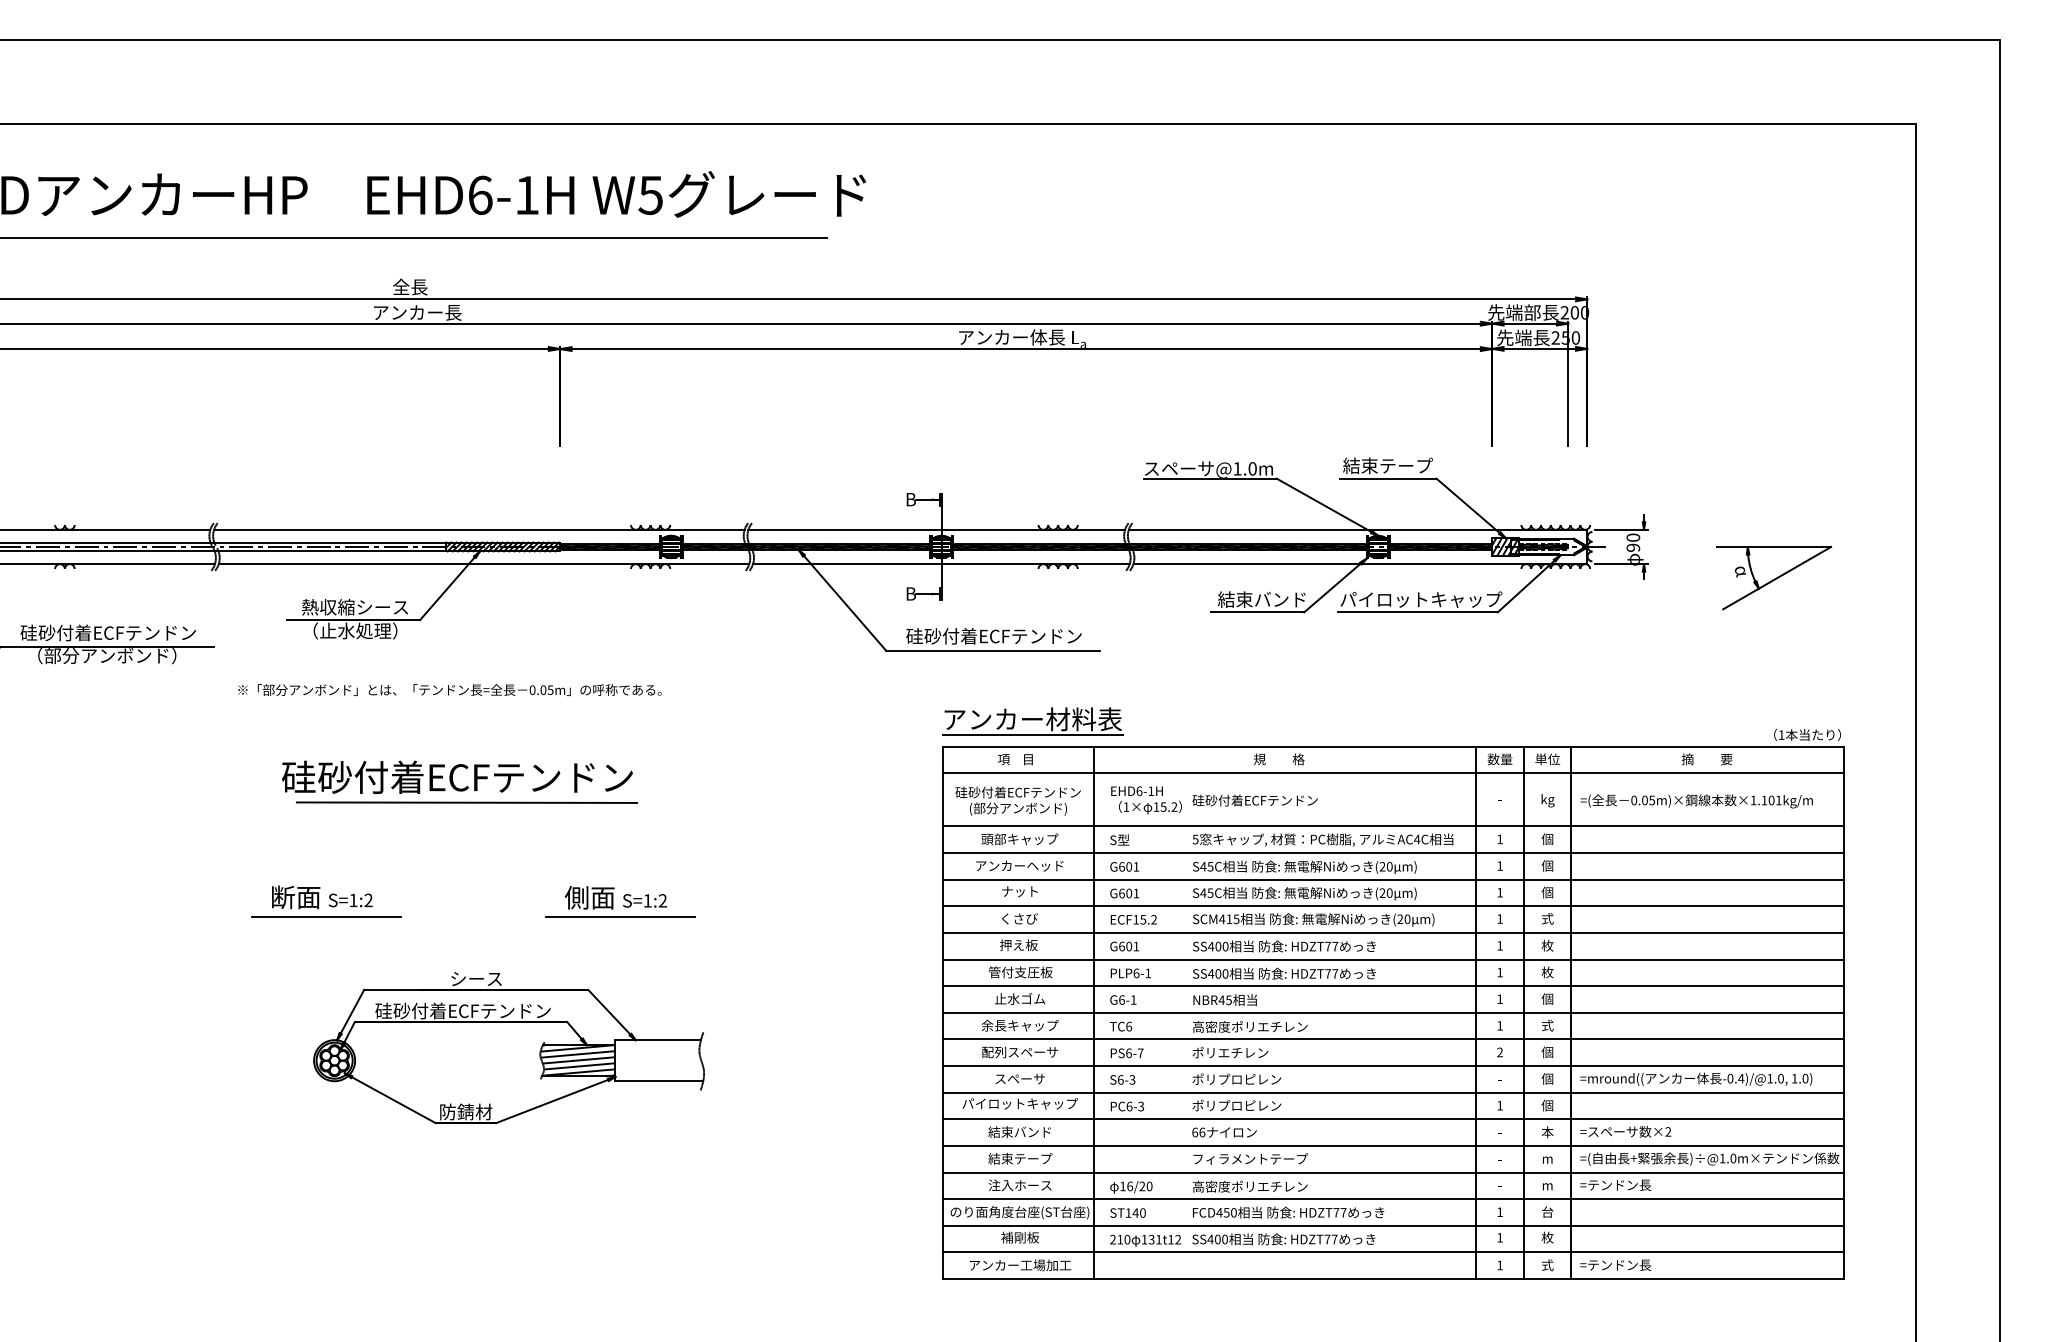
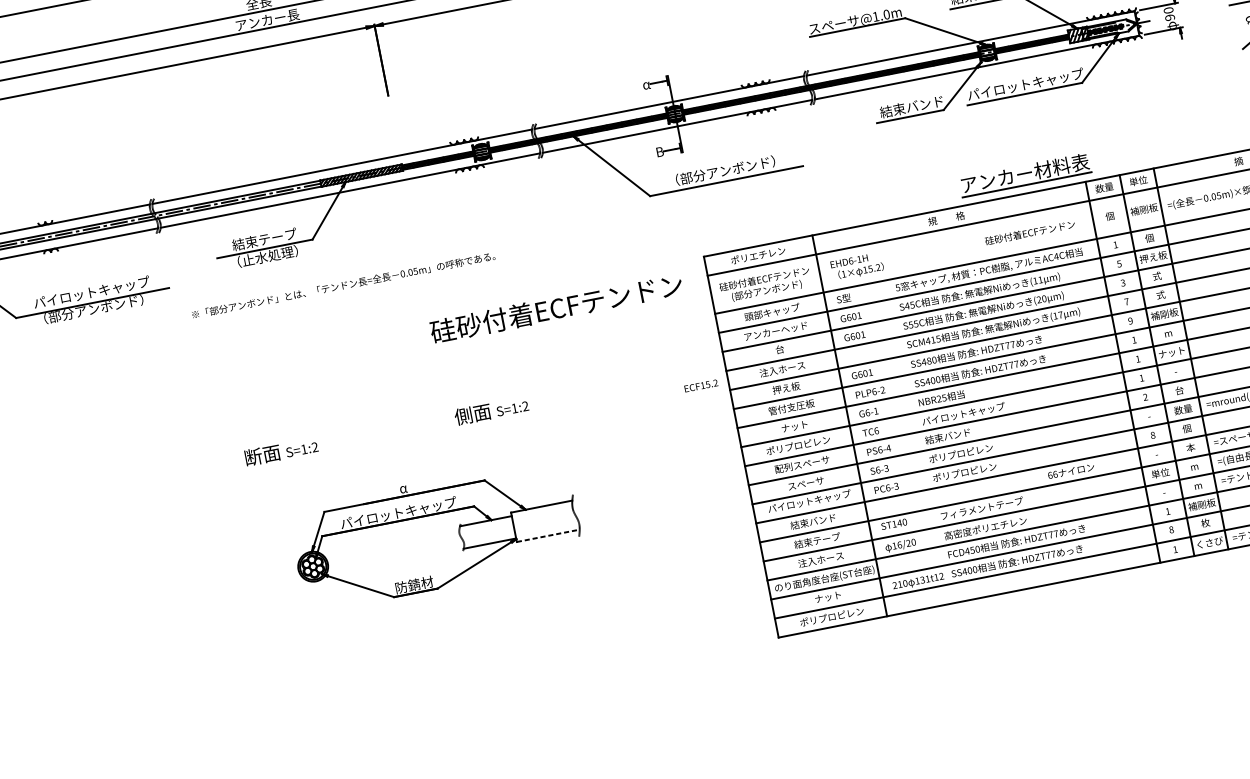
text: (910, 499) -> (646, 84), B -> α
text: (354, 606) -> (263, 239), 熱収縮シース -> 結束テープ
text: (107, 632) -> (90, 292), 硅砂付着ECFテンドン -> パイロットキャップ
text: (993, 635) -> (724, 170), 硅砂付着ECFテンドン -> （部分アンボンド）
part: (1032, 721) -> (1025, 175), moved
text: (1015, 759) -> (757, 255), 項    目 -> ポリエチレン
text: (457, 776) -> (556, 307), moved
text: (1499, 799) -> (1109, 216), - -> 個
text: (1254, 800) -> (1029, 232), moved
text: (1547, 800) -> (1144, 210), kg -> 補剛板
line: (466, 802) -> (371, 363), removed
text: (1499, 865) -> (1118, 263), 1 -> 5
text: (1547, 865) -> (1153, 256), 個 -> 押え板
text: (1385, 866) -> (1037, 280), (20 -> (11
text: (1019, 891) -> (779, 349), ナット -> 台
text: (1203, 892) -> (911, 324), S45C -> S55C
text: (1499, 892) -> (1122, 282), 1 -> 3
text: (1547, 892) -> (1157, 276), 個 -> 式
line: (326, 917) -> (287, 465), removed
line: (620, 917) -> (497, 424), removed
text: (1018, 918) -> (782, 369), くさび -> 注入ホース
text: (1499, 918) -> (1126, 301), 1 -> 7
text: (1133, 919) -> (700, 385), moved
text: (1403, 919) -> (1057, 315), (20 -> (17
text: (1499, 945) -> (1130, 320), 1 -> 9
text: (1547, 945) -> (1164, 314), 枚 -> 補剛板
text: (1218, 946) -> (929, 361), SS400 -> SS480
text: (1547, 972) -> (1168, 333), 枚 -> m
text: (1148, 973) -> (883, 390), PLP6-1 -> PLP6-2
text: (476, 979) -> (403, 488), シース -> α
text: (1020, 998) -> (795, 425), 止水ゴム -> ナット
text: (1546, 998) -> (1171, 352), 個 -> ナット
text: (1221, 999) -> (938, 398), NBR45 -> NBR25
text: (462, 1010) -> (397, 512), 硅砂付着ECFテンドン -> パイロットキャップ
text: (1019, 1025) -> (798, 445), 余長キャップ -> ポリプロピレン
text: (1547, 1025) -> (1175, 371), 式 -> -
text: (1250, 1026) -> (963, 413), 高密度ポリエチレン -> パイロットキャップ
text: (1140, 1052) -> (888, 447), PS6-7 -> PS6-4
text: (1230, 1052) -> (952, 435), ポリエチレン -> 結束バンド
text: (1547, 1052) -> (1179, 390), 個 -> 台
hatch: (577, 1060) -> (486, 532), removed
text: (1547, 1078) -> (1183, 409), 個 -> 数量
line: (659, 1081) -> (548, 536), solid -> dashed
text: (1499, 1105) -> (1152, 435), 1 -> 8
text: (1224, 1132) -> (1071, 471), moved
text: (1500, 1158) -> (1160, 473), - -> 単位
text: (1547, 1211) -> (1201, 504), 台 -> 補剛板
text: (1127, 1212) -> (893, 523), moved
text: (1019, 1237) -> (827, 597), 補剛板 -> ナット
text: (1499, 1237) -> (1171, 529), 1 -> 8
text: (1020, 1265) -> (832, 616), アンカー工場加工 -> ポリプロピレン
text: (1548, 1265) -> (1210, 542), 式 -> くさび

